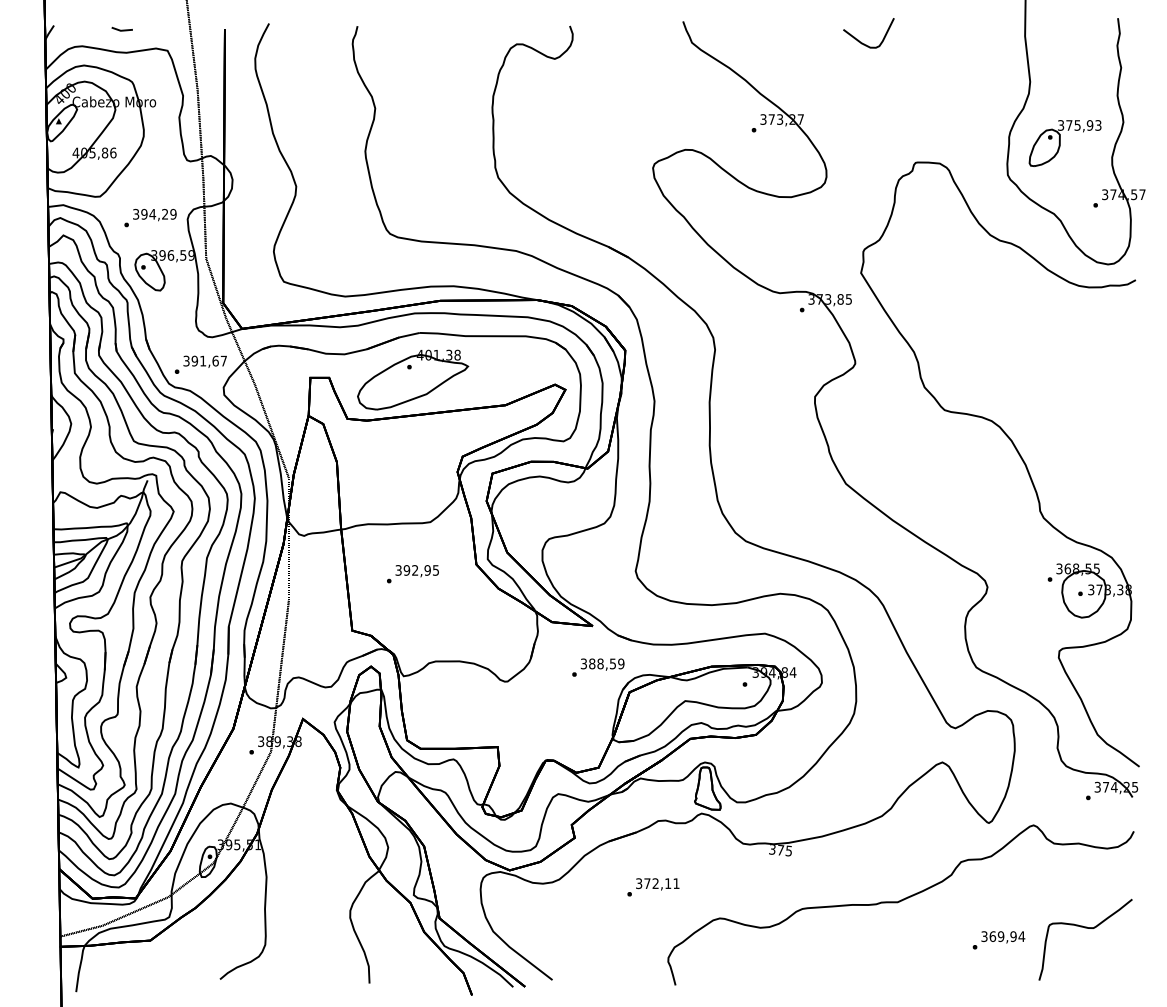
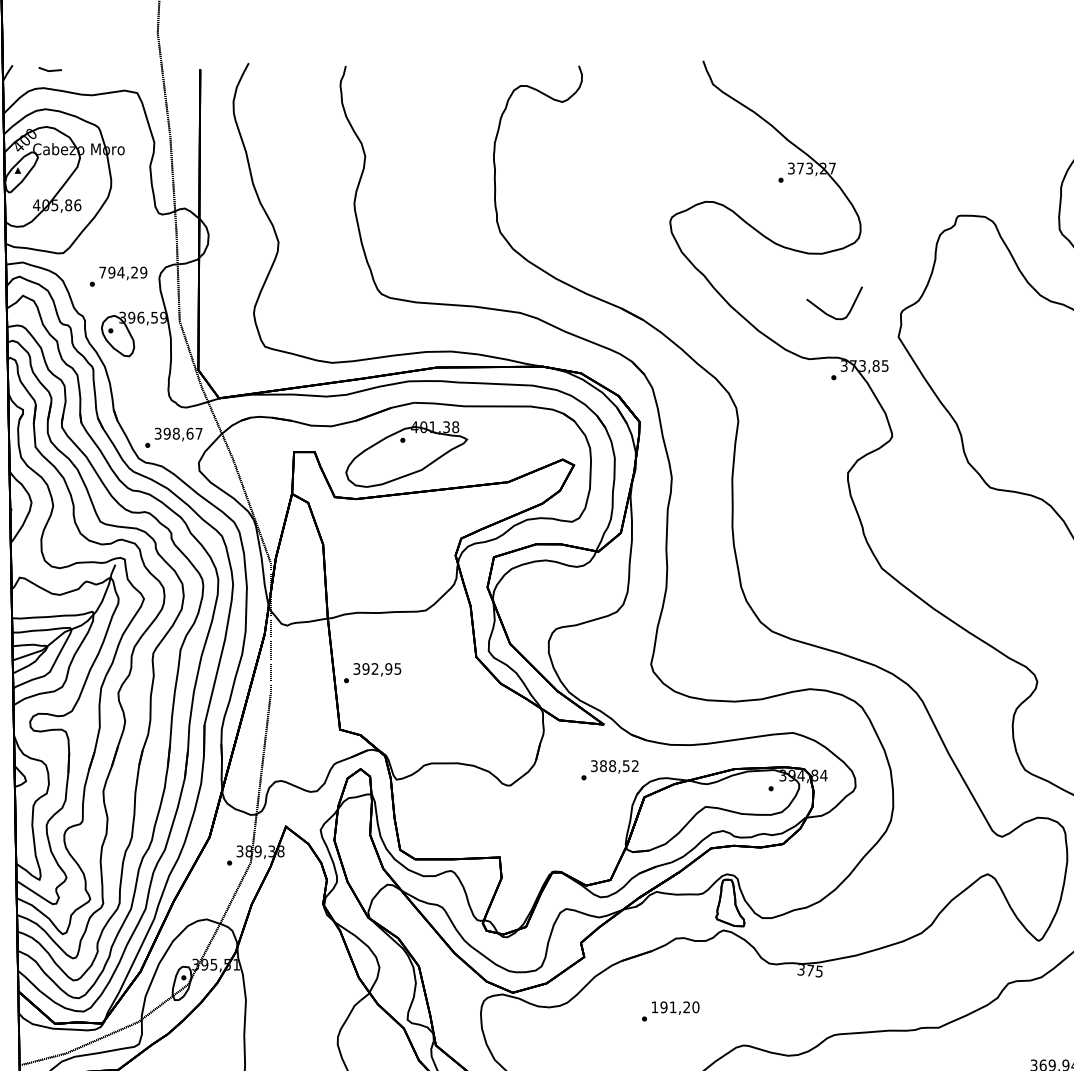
line: (121, 29) -> (49, 69), moved
curve: (864, 43) -> (829, 314), moved
text: (136, 213) -> (103, 271), 394,29 -> 794,29
text: (203, 360) -> (176, 433), 391,67 -> 398,67
text: (412, 574) -> (372, 673), moved
text: (621, 663) -> (635, 765), 388,59 -> 388,52
text: (657, 883) -> (675, 1007), 372,11 -> 191,20

